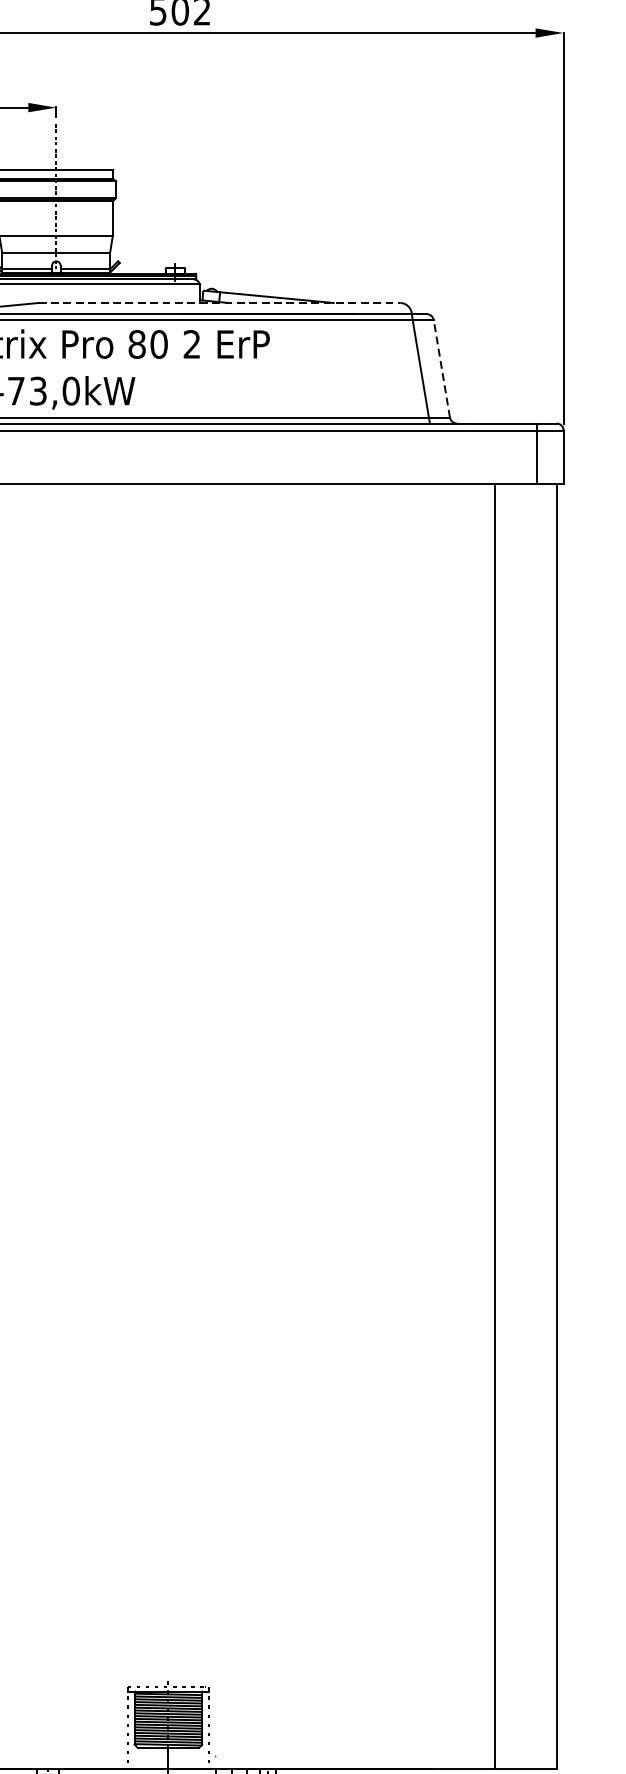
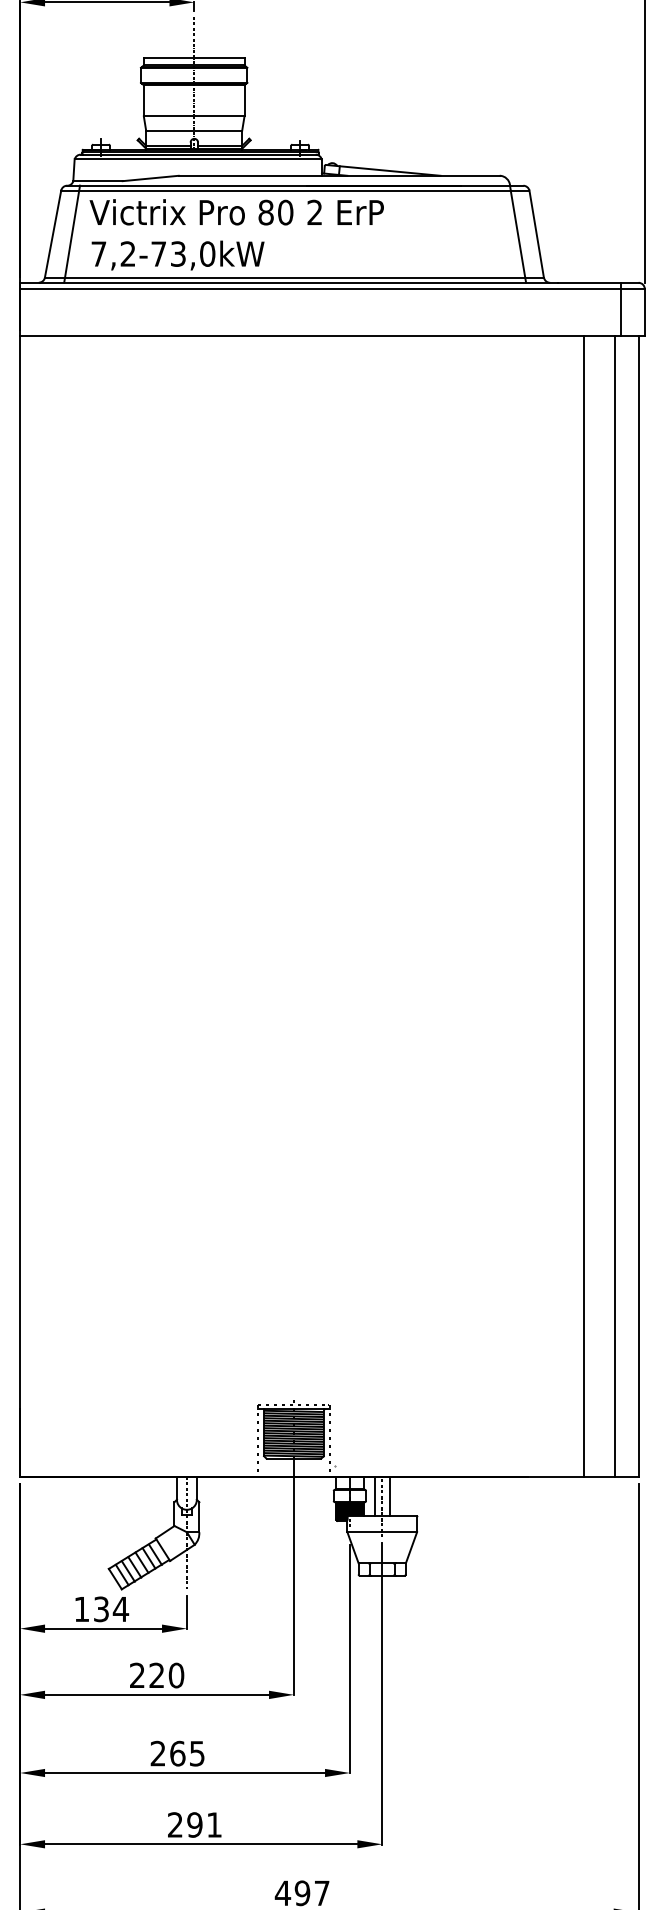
line: (219, 302) -> (339, 175), dashed -> solid
line: (441, 367) -> (536, 233), dashed -> solid
line: (529, 1125) -> (614, 906), added

